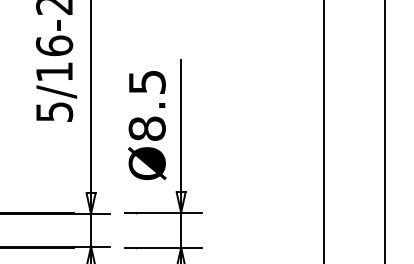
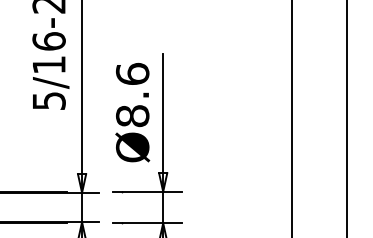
text: (147, 81) -> (132, 73), Ø8.5 -> Ø8.6

